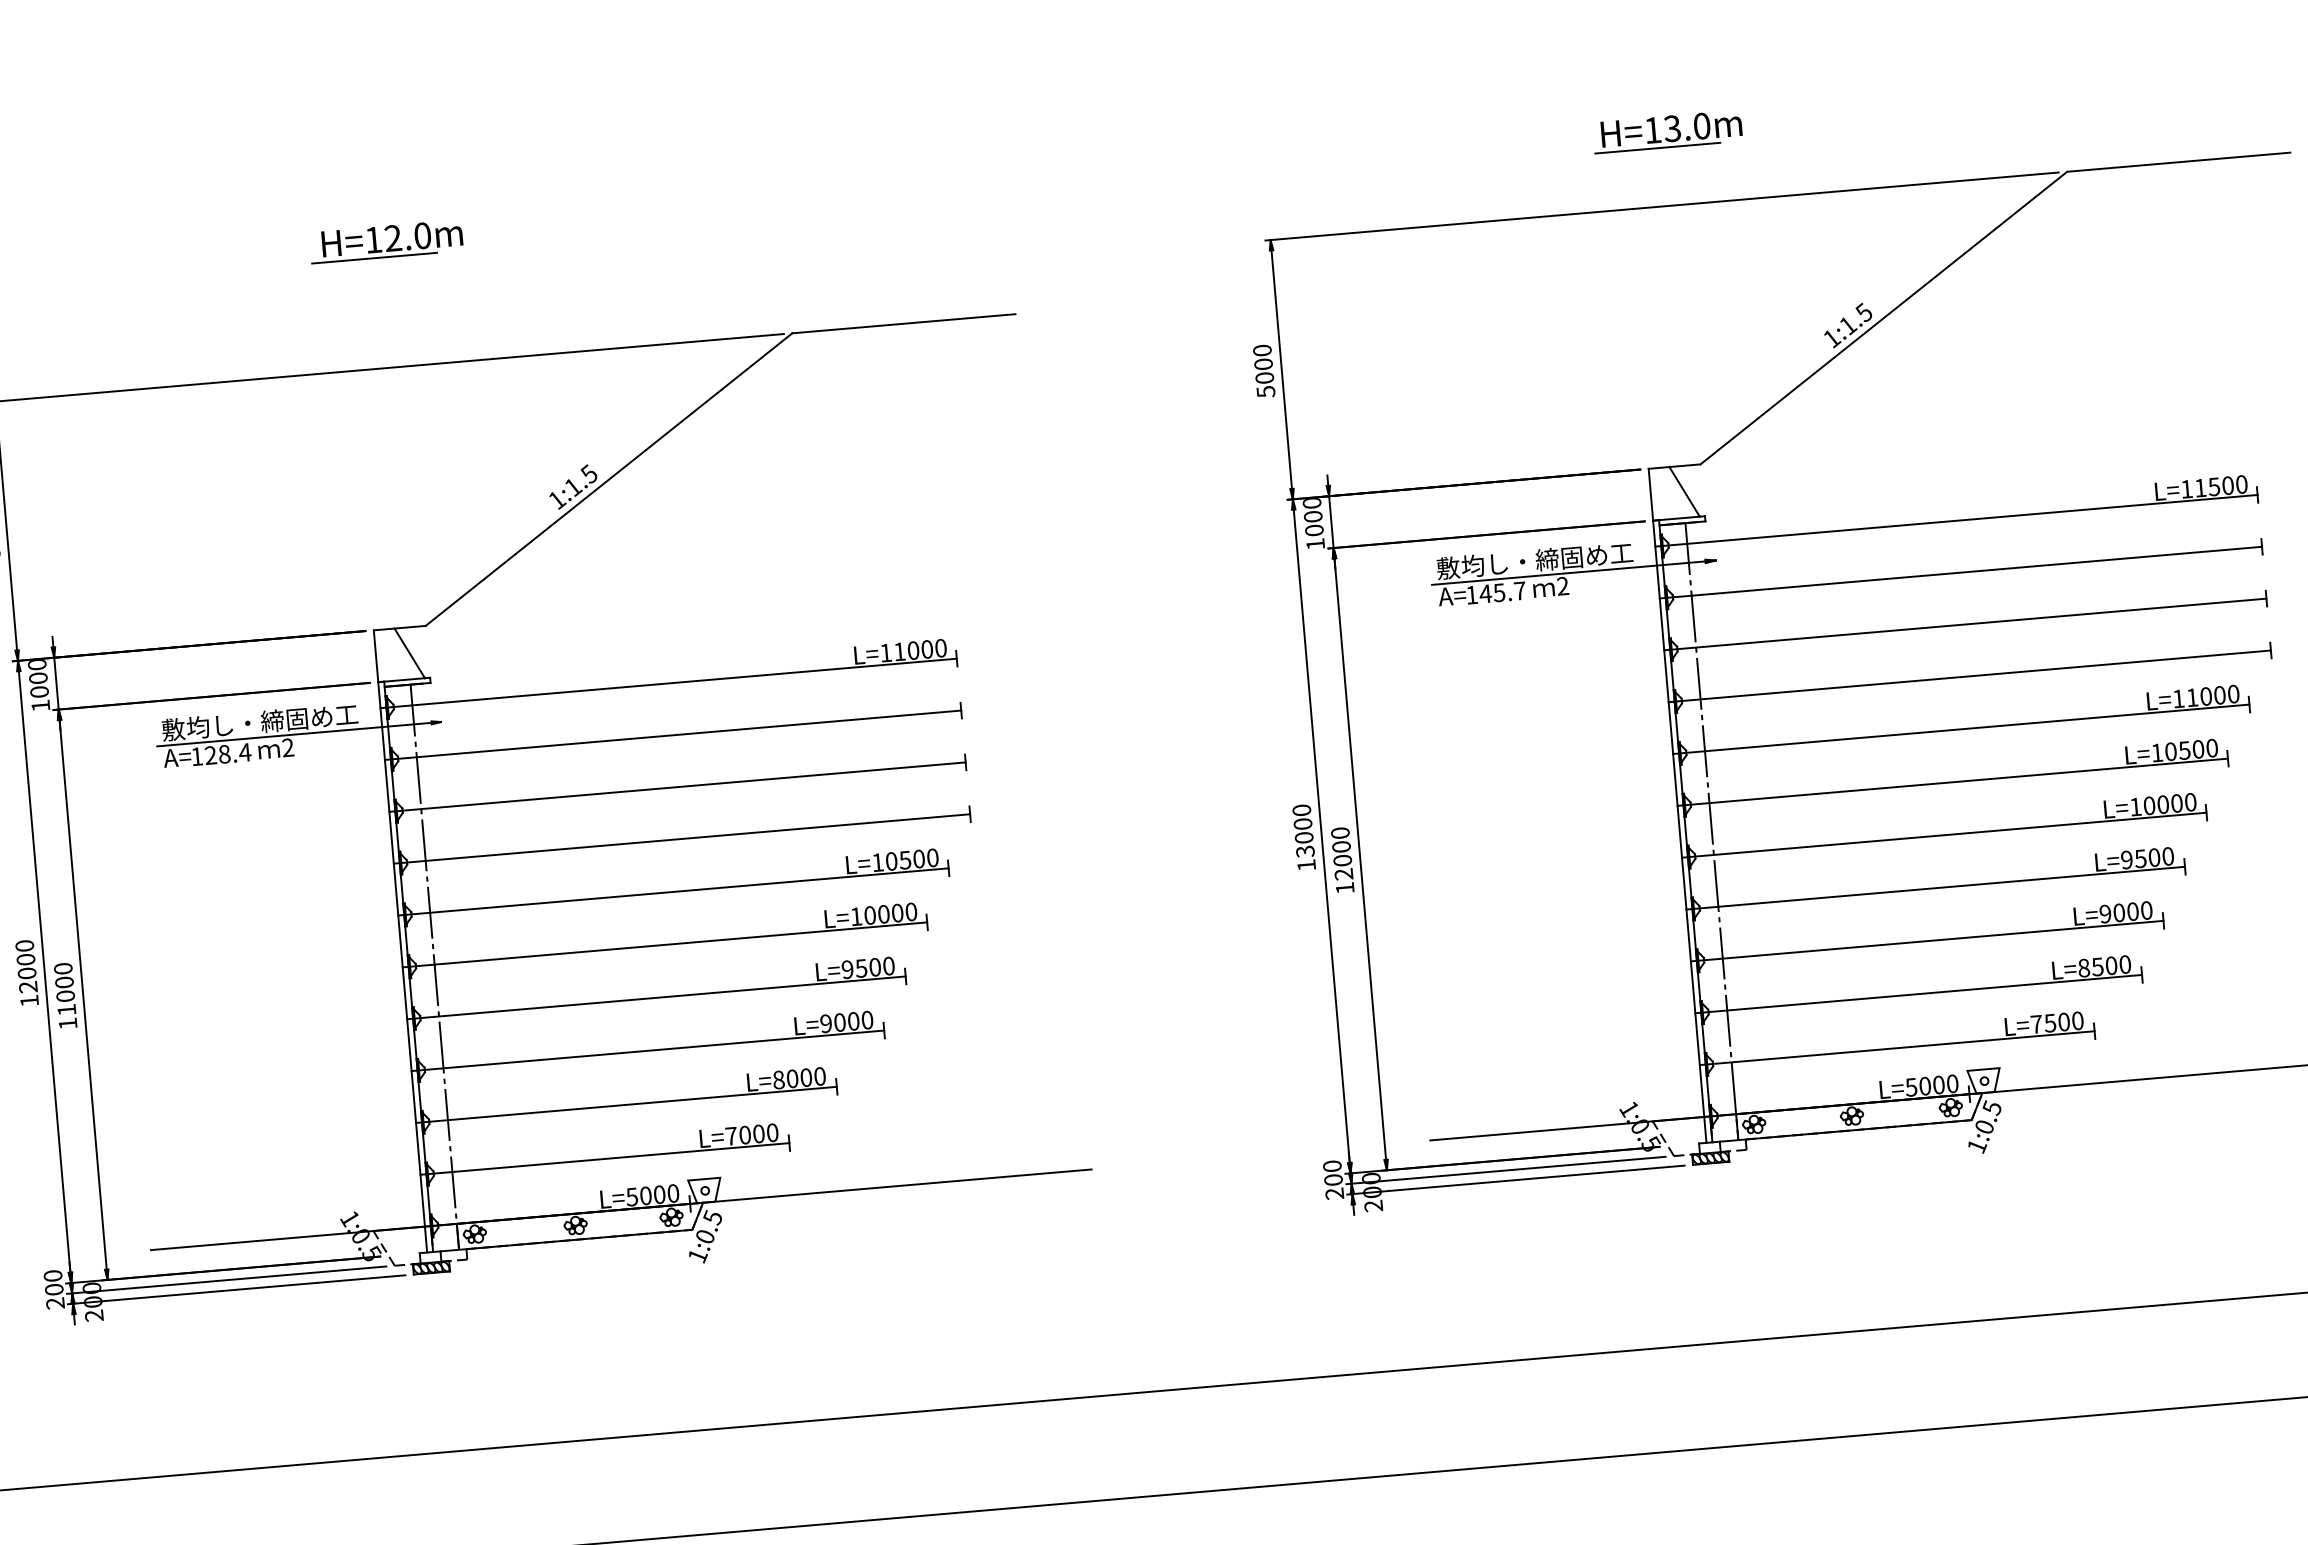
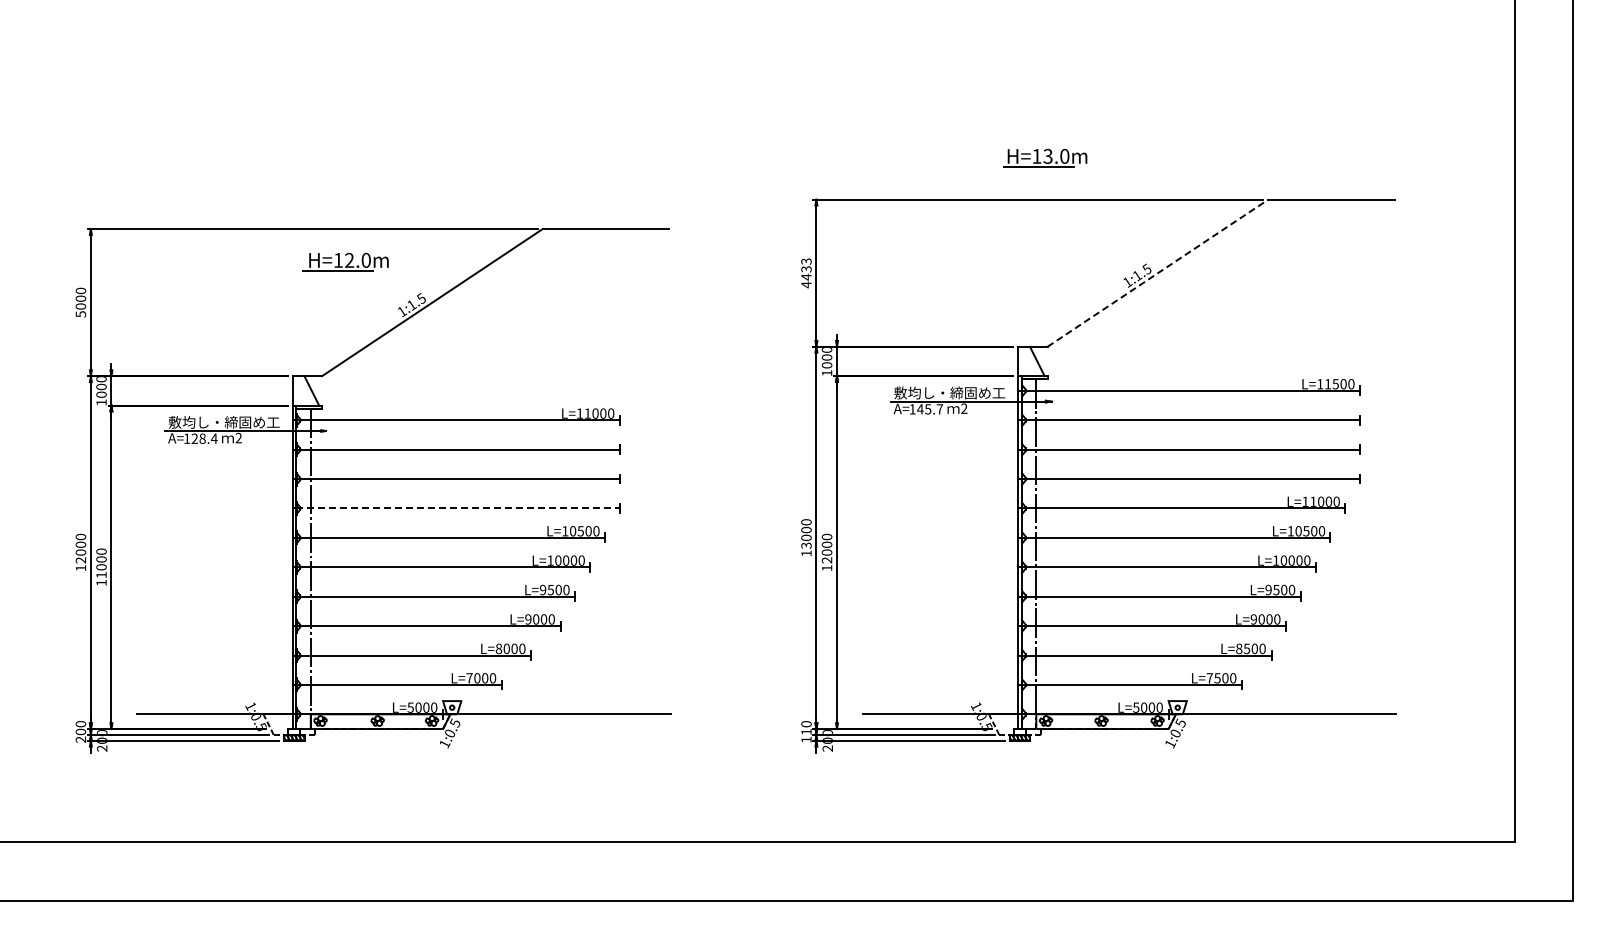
part: (386, 240) -> (345, 261), moved
line: (1883, 318) -> (1157, 273), solid -> dashed
text: (1264, 371) -> (806, 273), 5000 -> 4433
line: (684, 838) -> (457, 508), solid -> dashed
text: (1334, 1186) -> (806, 735), 200 -> 110

